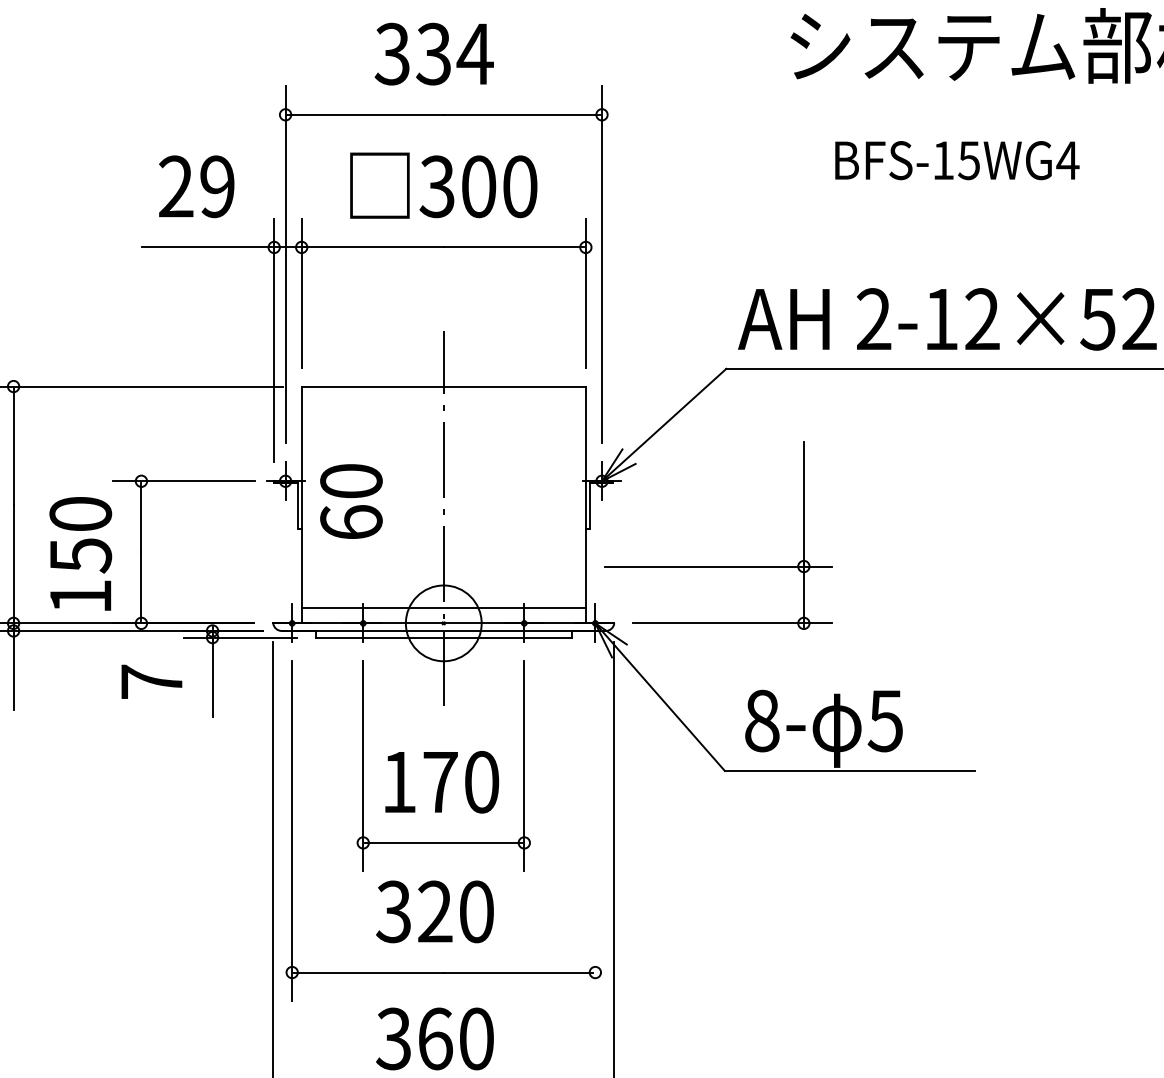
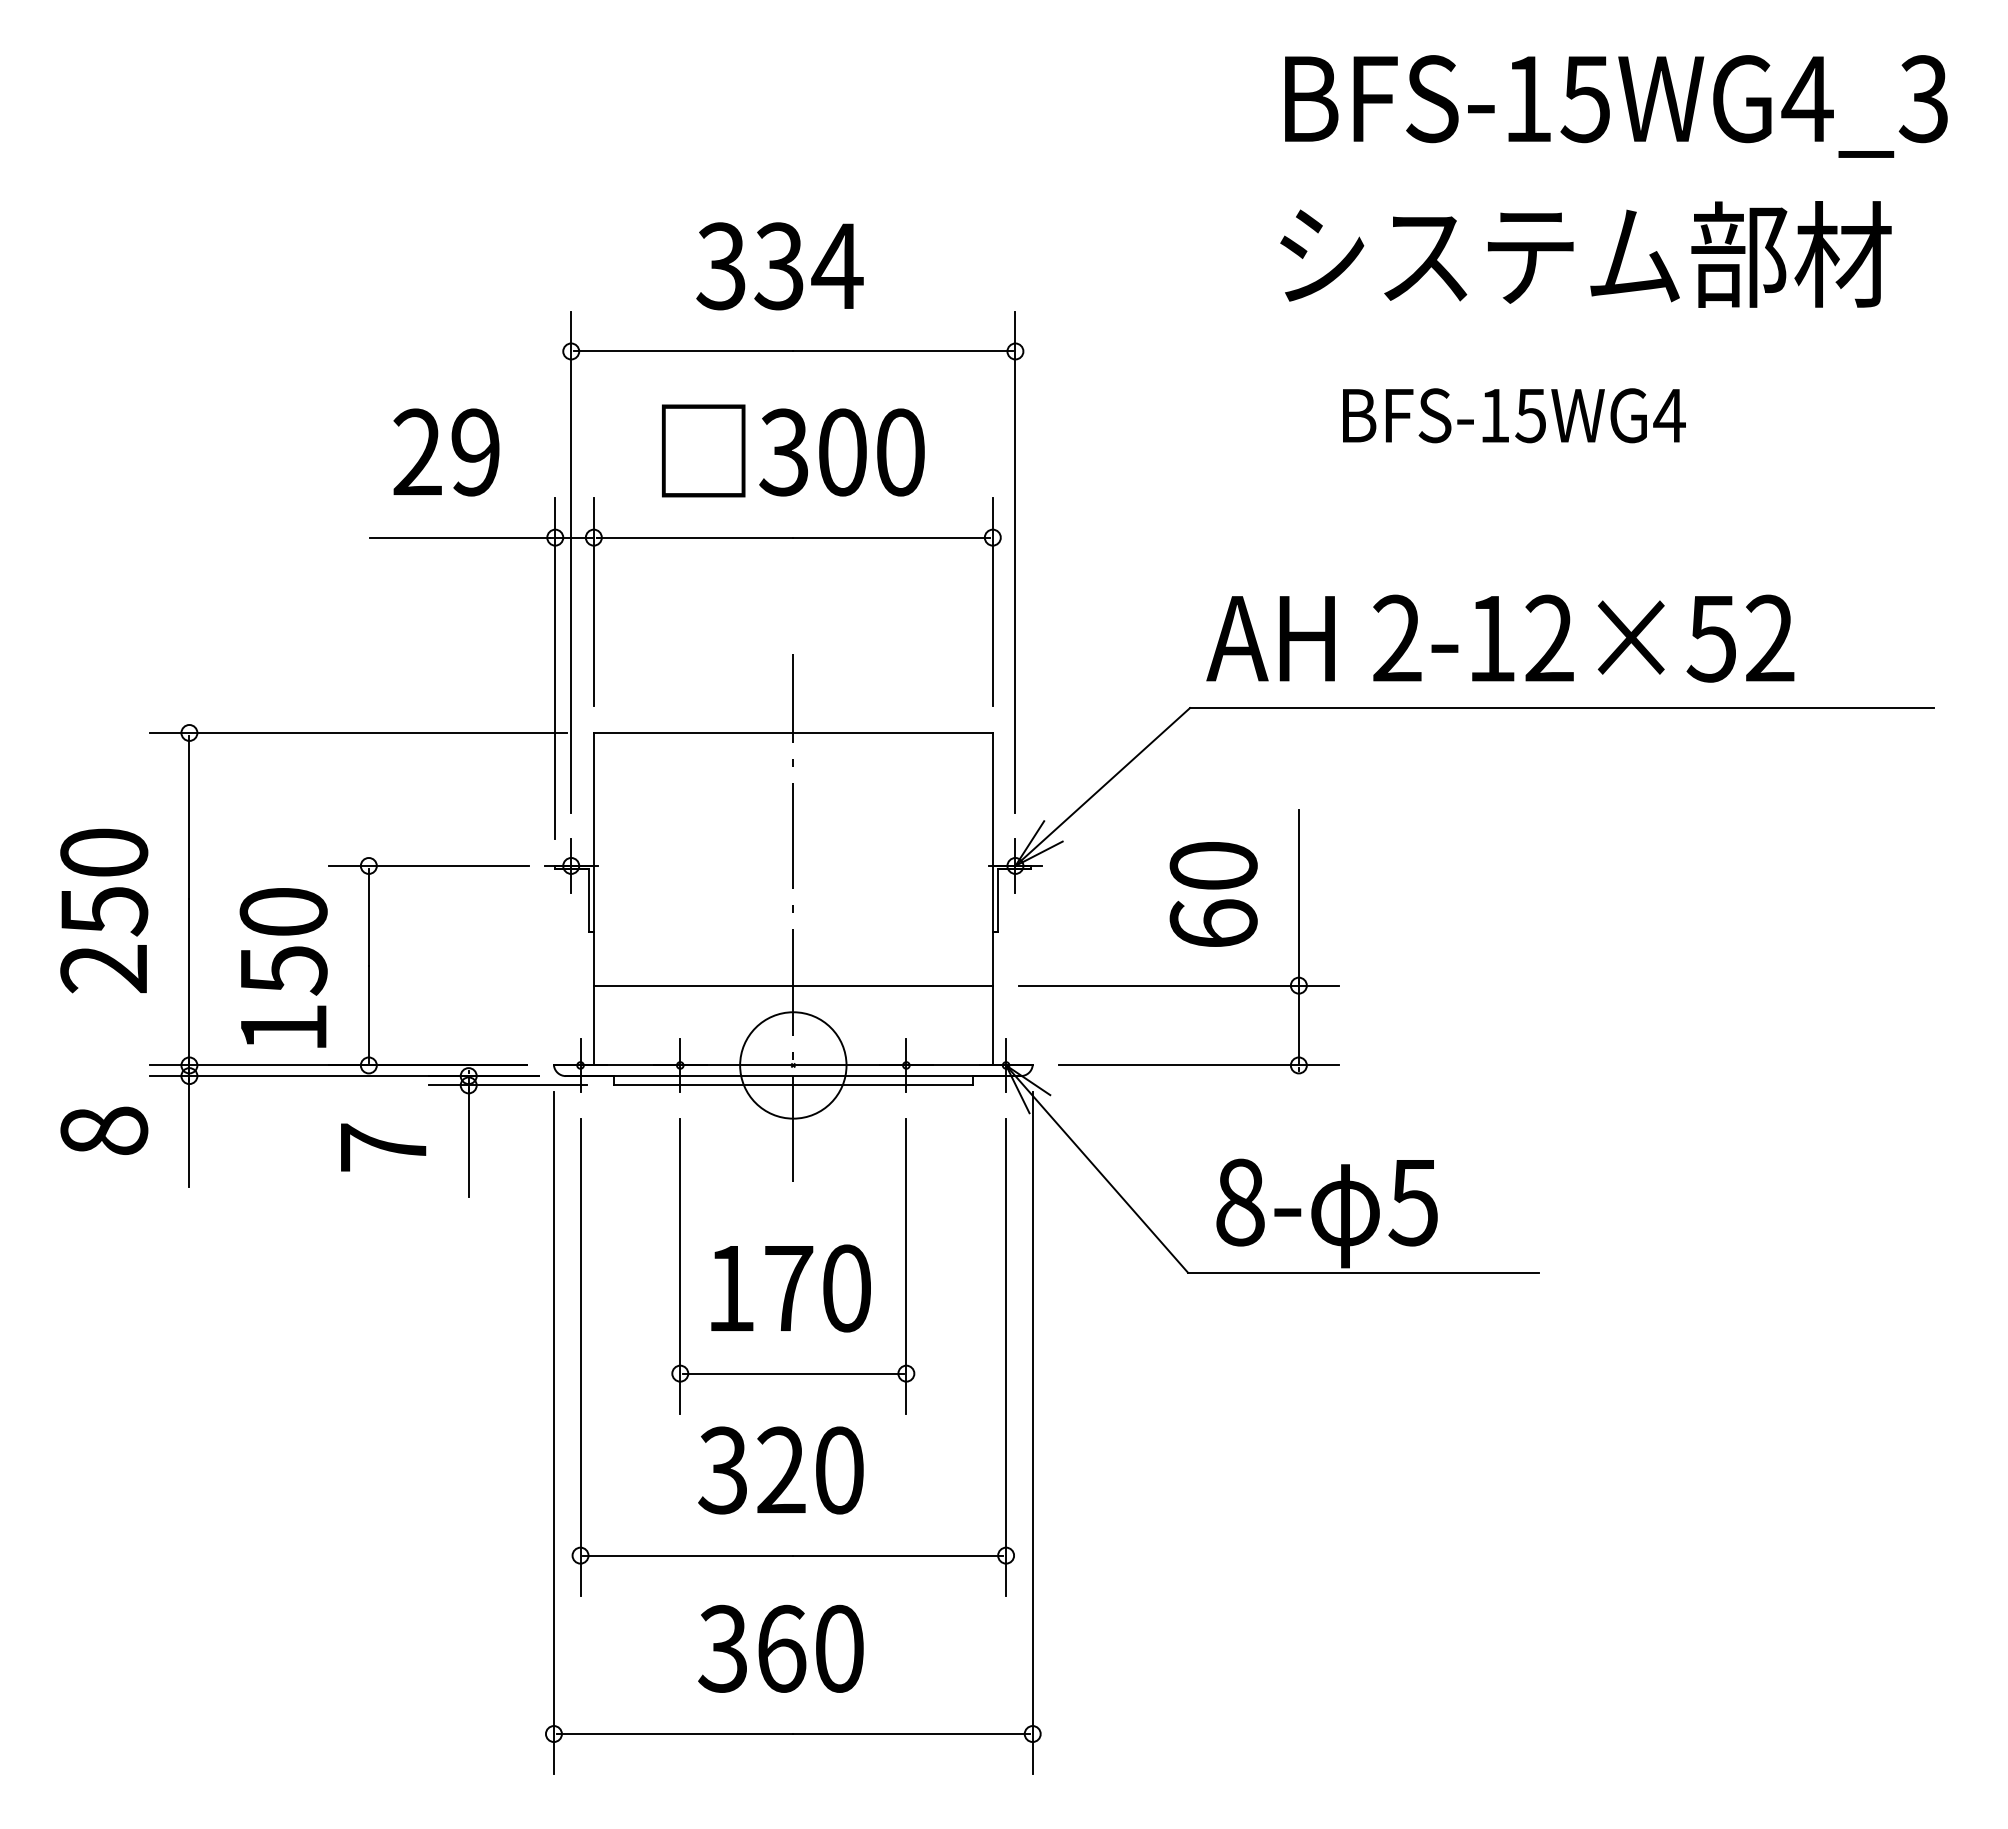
text: (351, 501) -> (1213, 894), moved
line: (443, 607) -> (792, 985), moved
line: (595, 830) -> (1006, 1356), added

